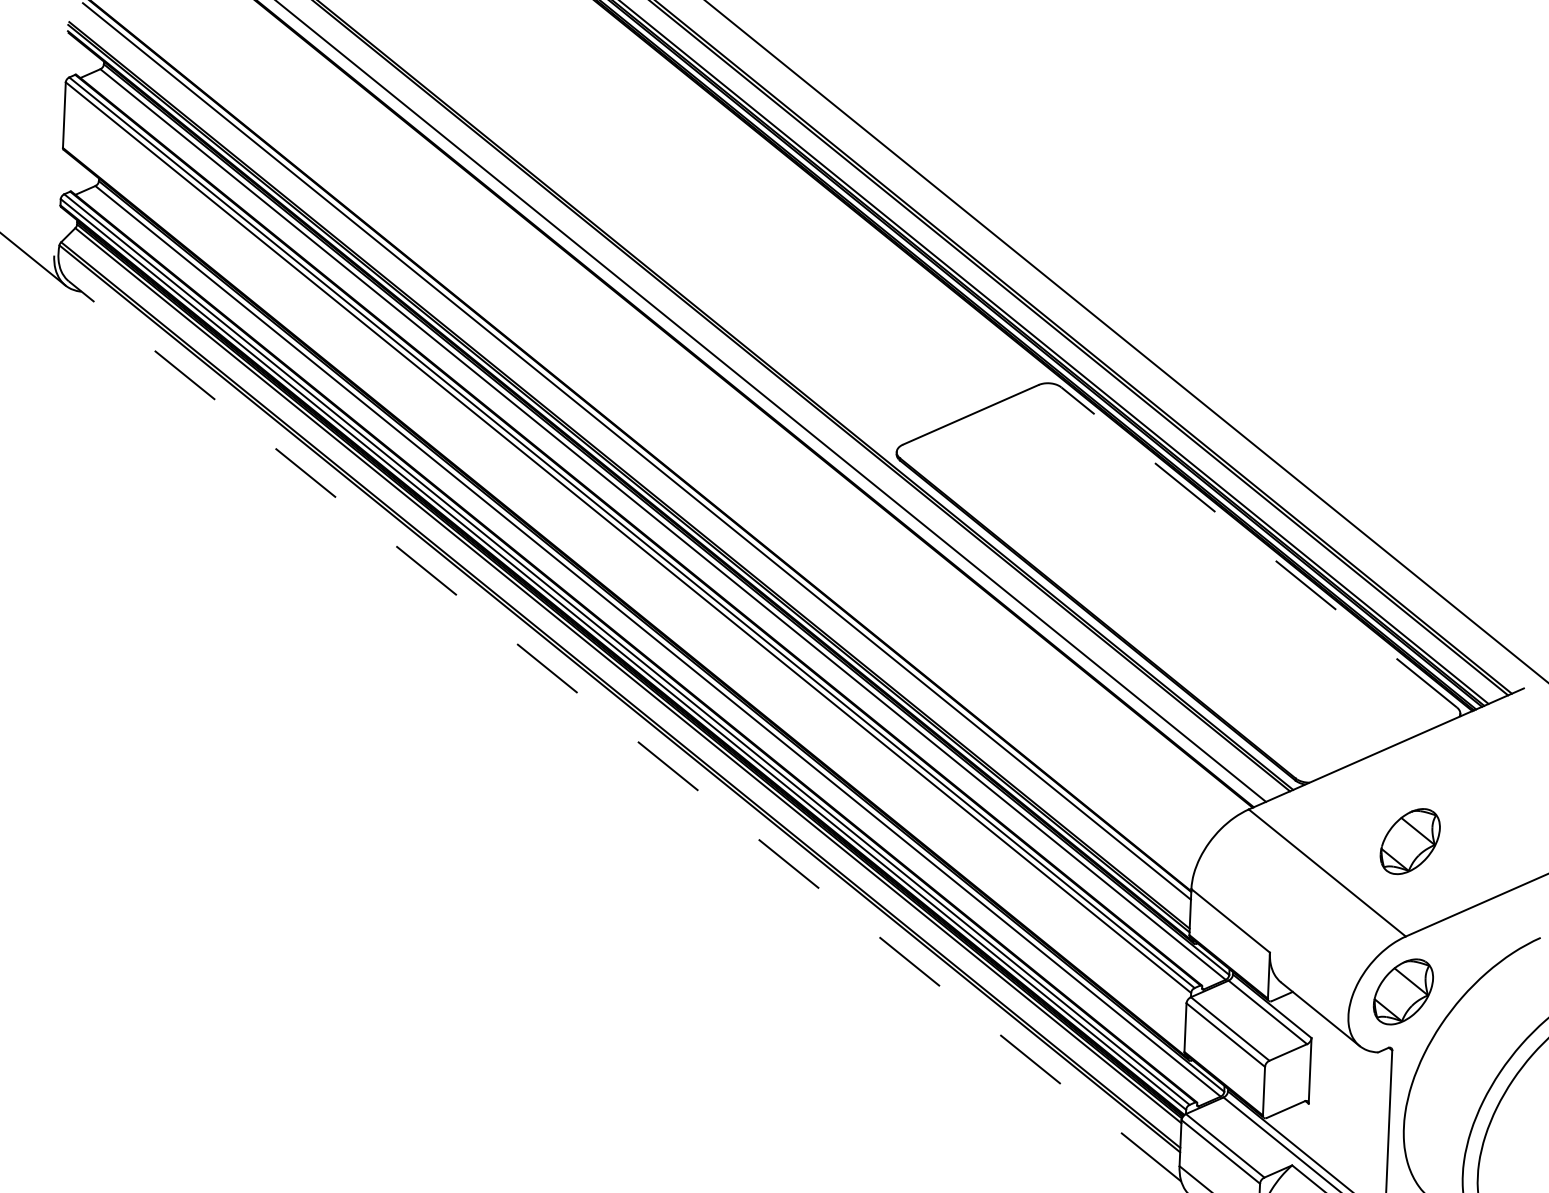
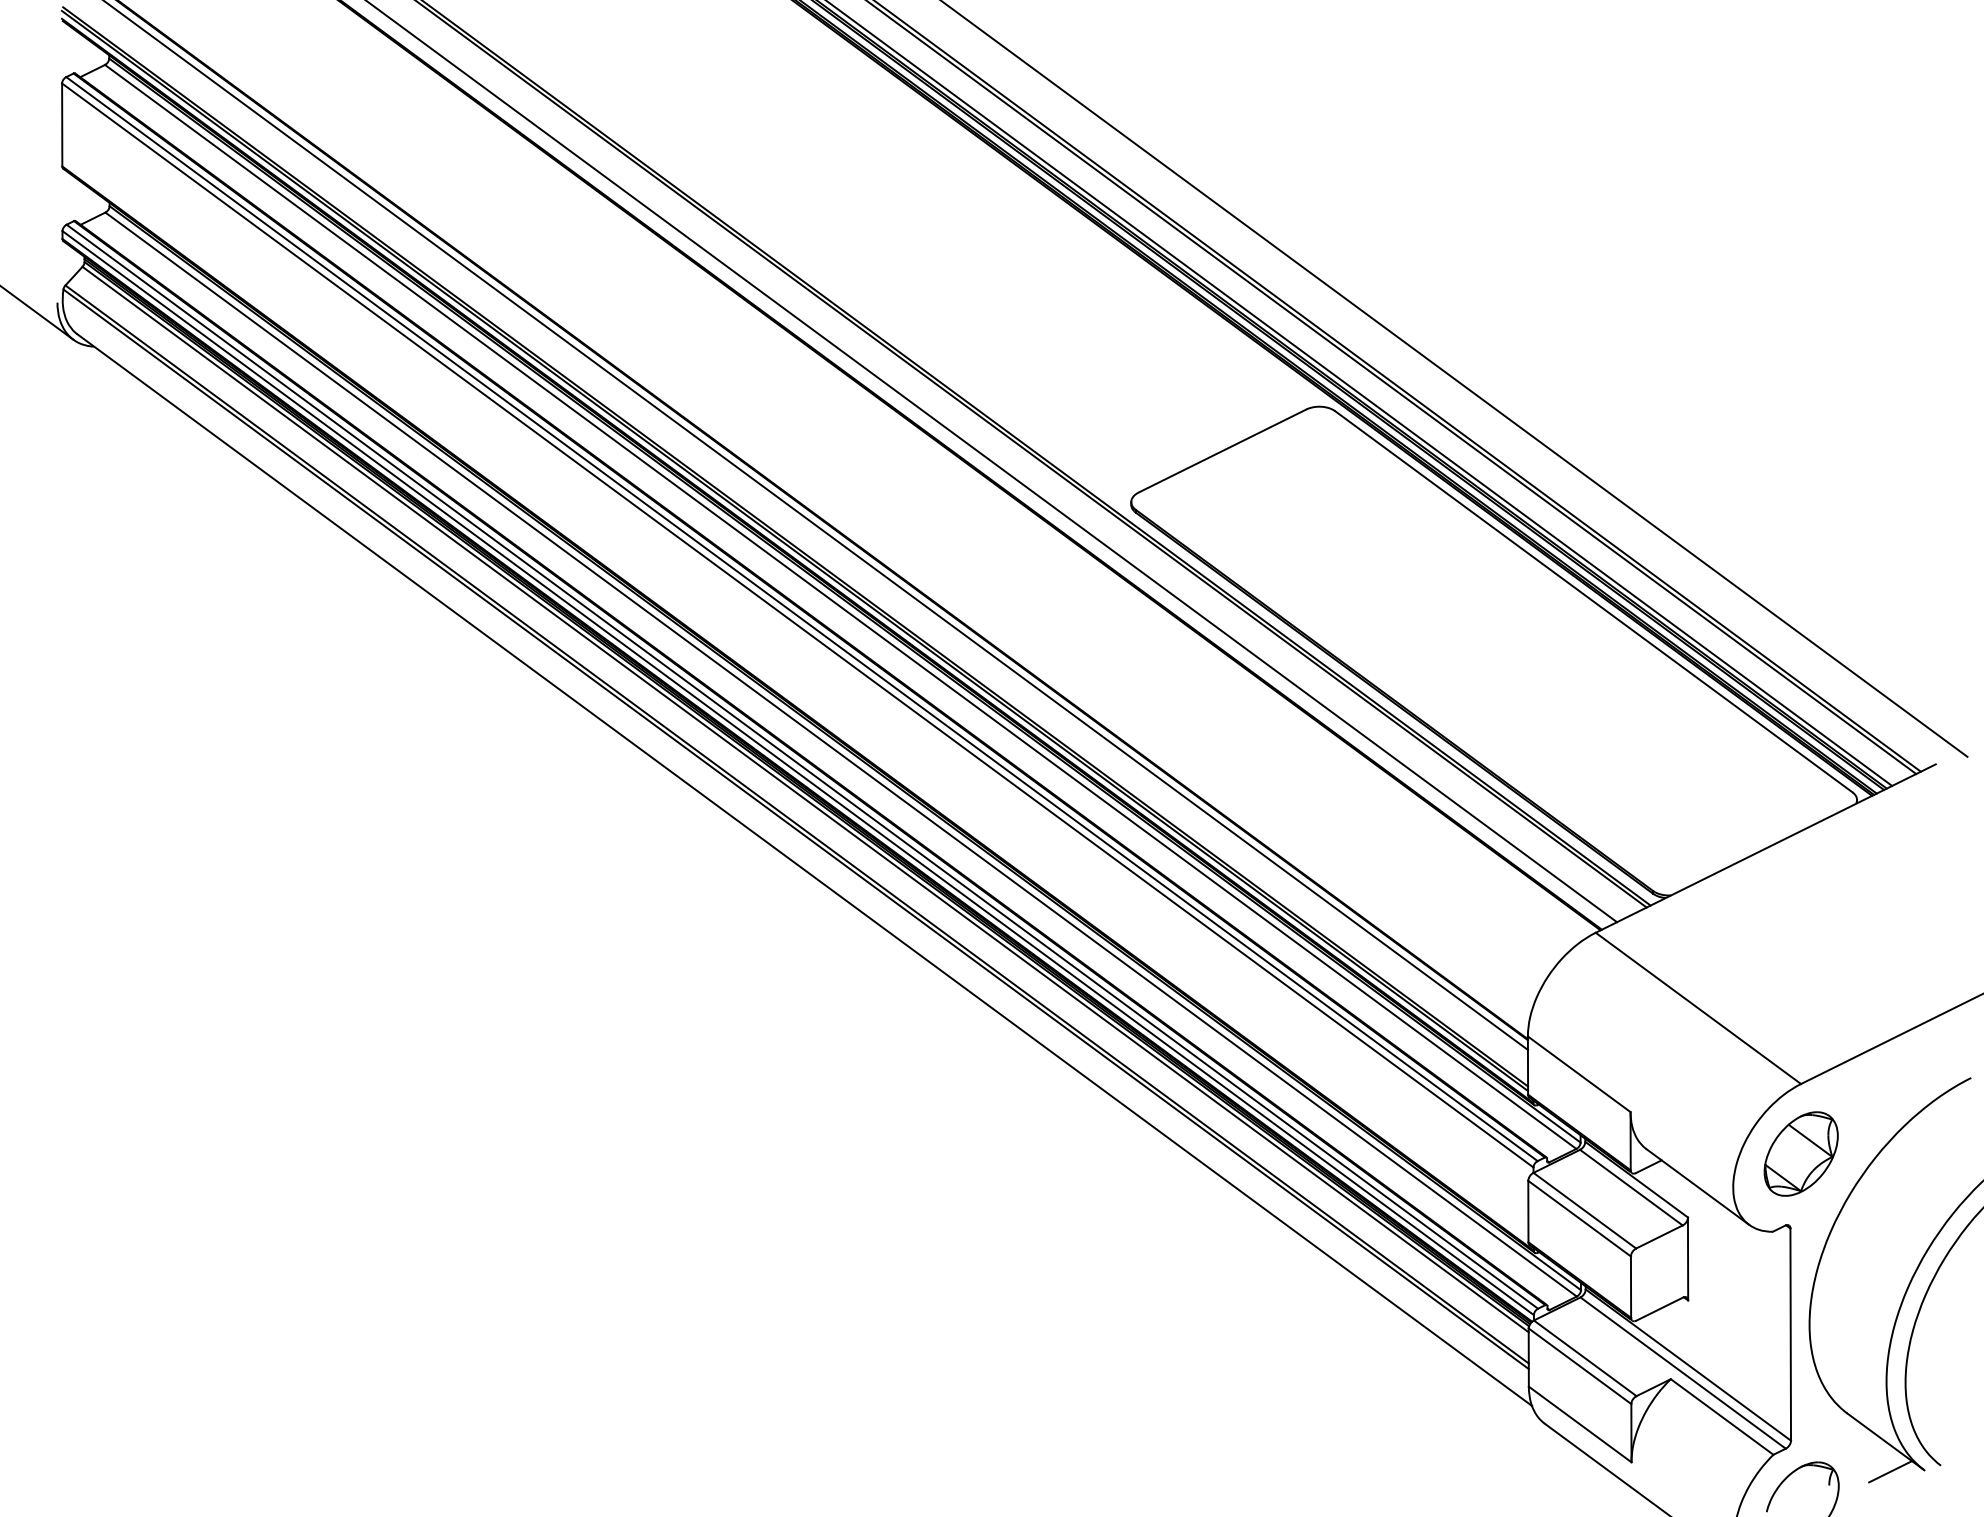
line: (1258, 547) -> (1593, 601), dashed -> solid
line: (624, 730) -> (804, 869), dashed -> solid
part: (1409, 841) -> (1800, 963), removed

